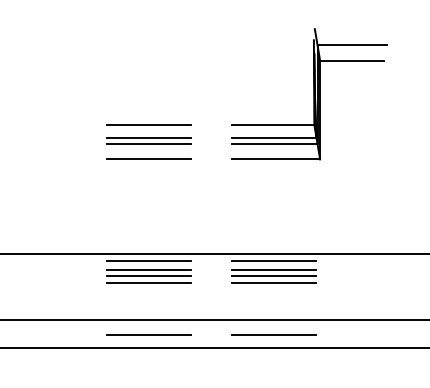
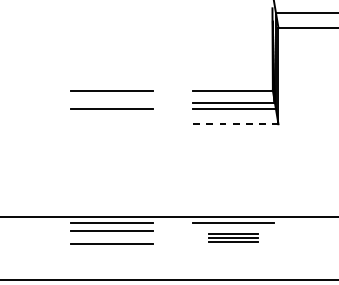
line: (148, 137) -> (111, 102), removed
line: (148, 159) -> (111, 124), removed
line: (276, 159) -> (236, 124), solid -> dashed
line: (148, 275) -> (111, 237), removed
part: (273, 276) -> (233, 238), size x0.6

